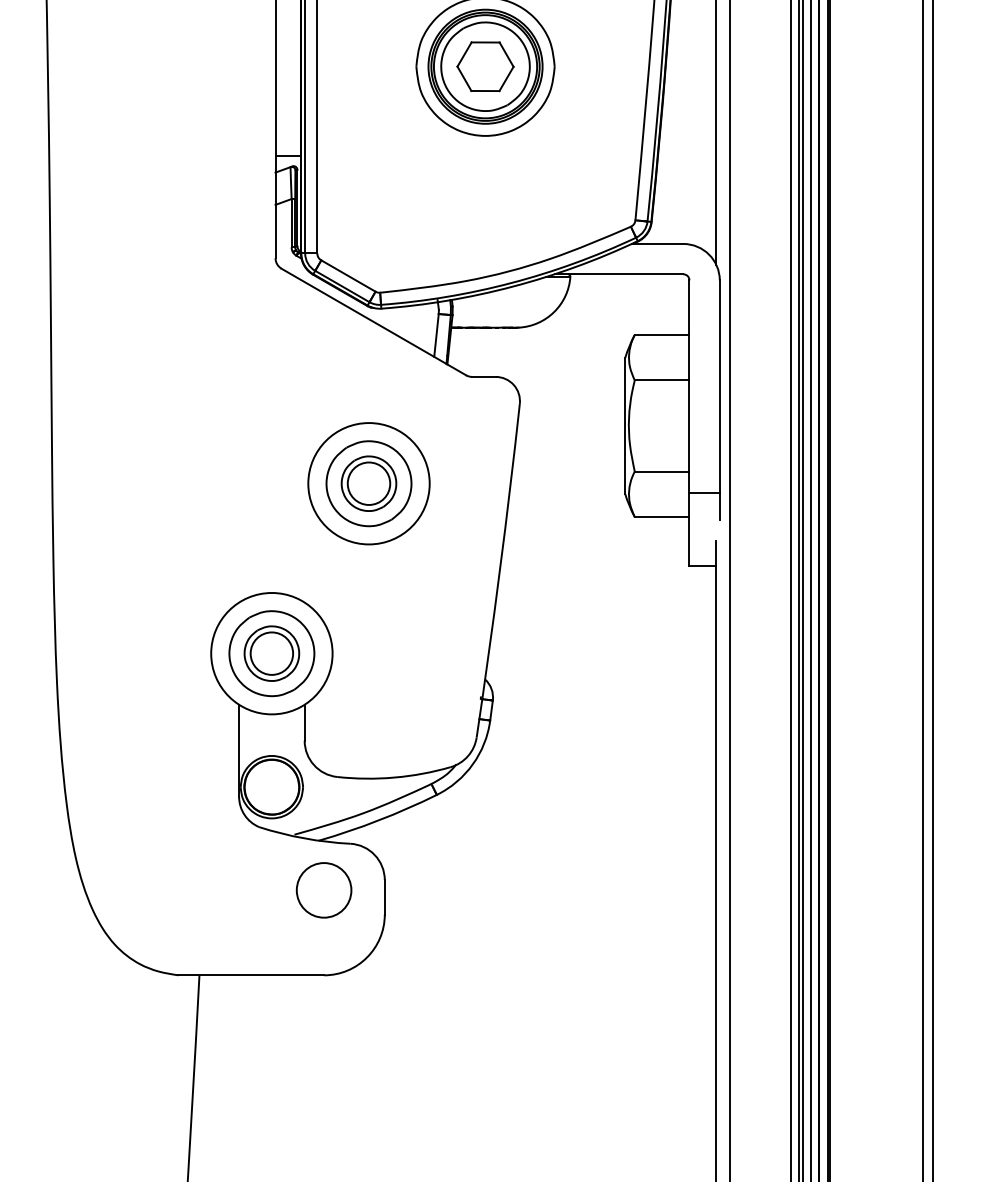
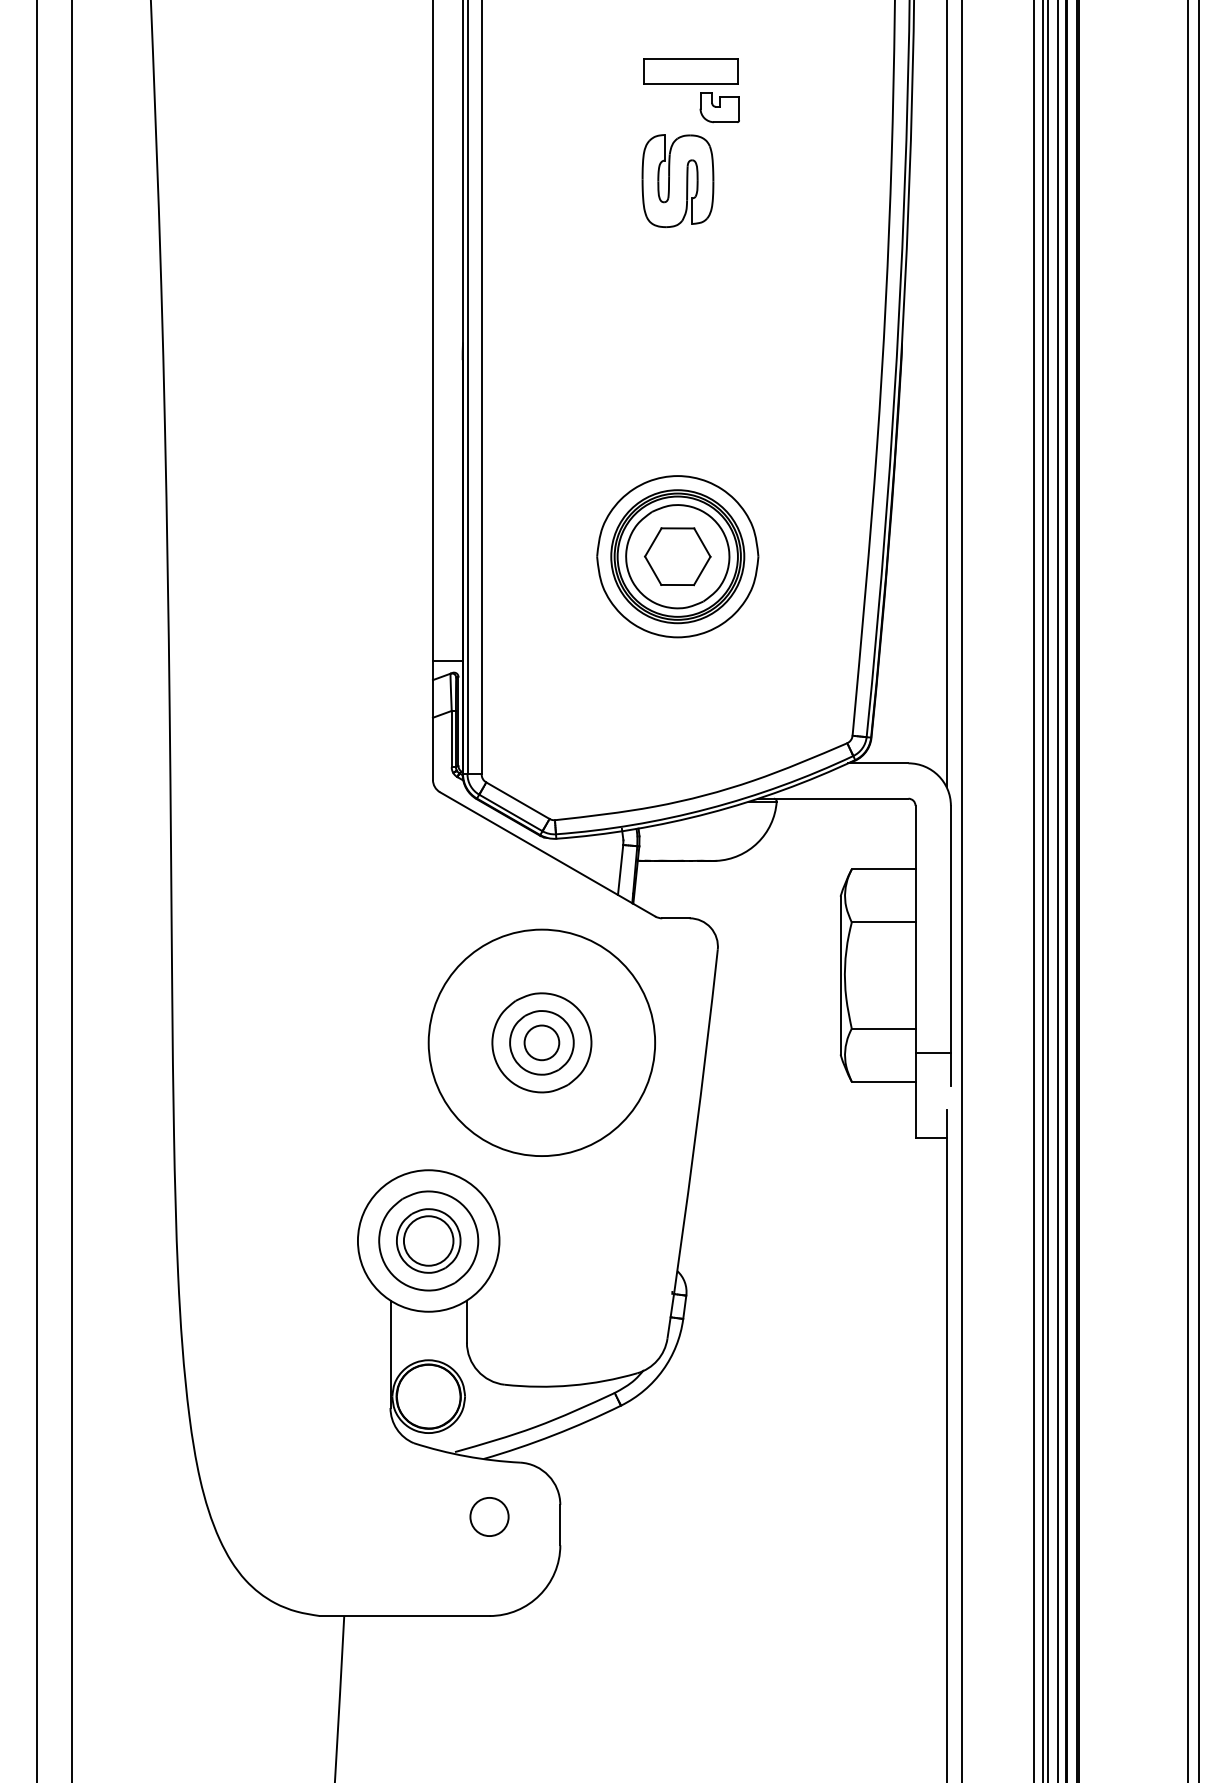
circle: (368, 483) -> (541, 1042), size x0.7
circle: (368, 483) -> (541, 1042), size x1.6
circle: (324, 889) -> (489, 1516), size x0.6

